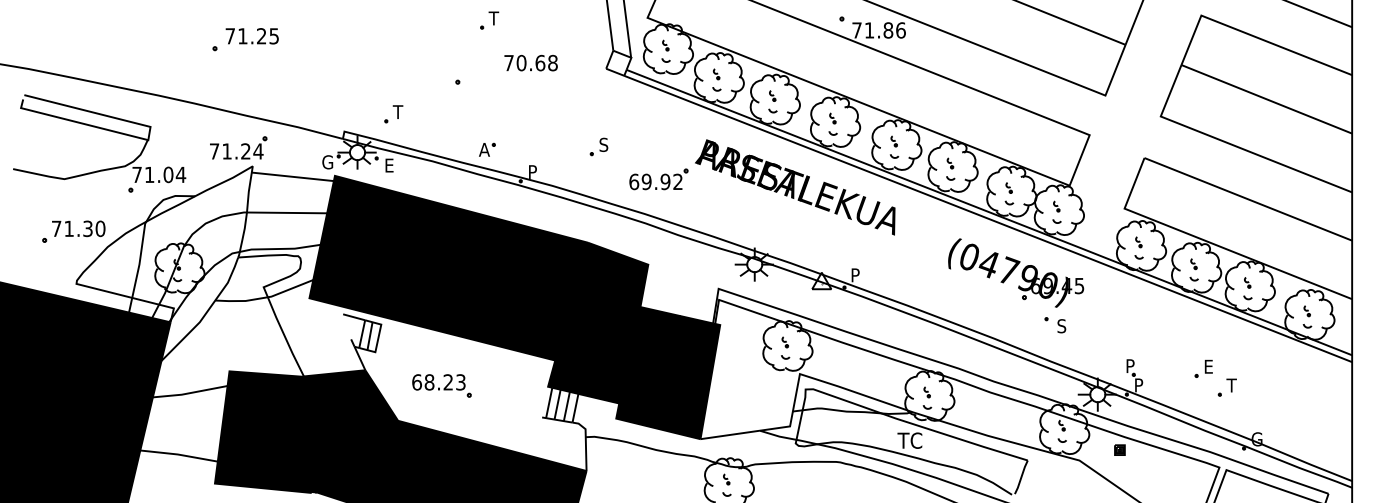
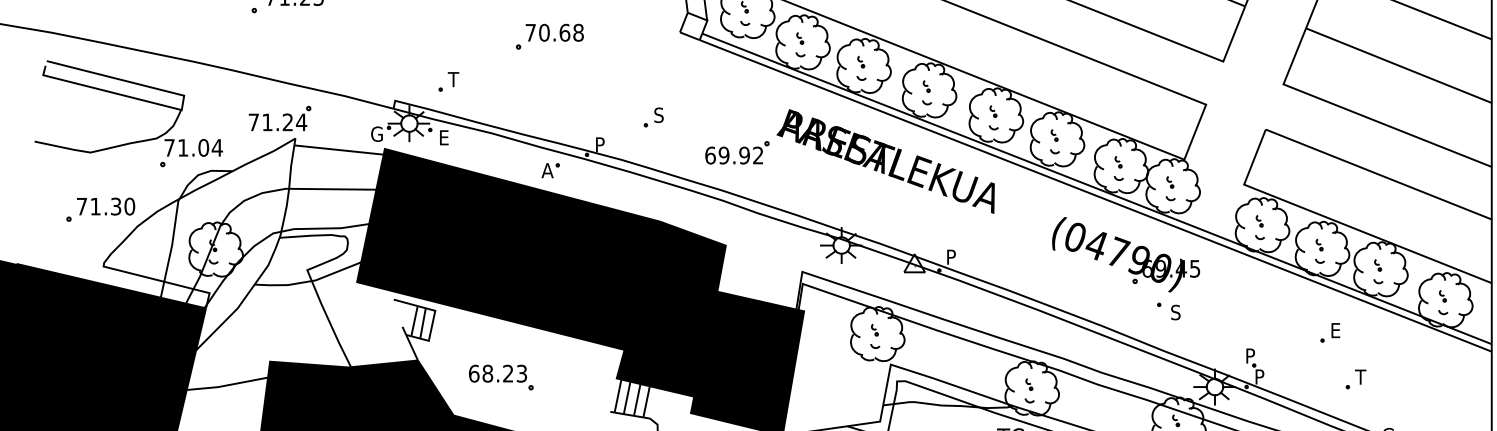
text: (530, 62) -> (554, 32), moved
part: (598, 146) -> (653, 117), moved
part: (487, 149) -> (550, 170), moved
part: (1203, 368) -> (1330, 332), moved

